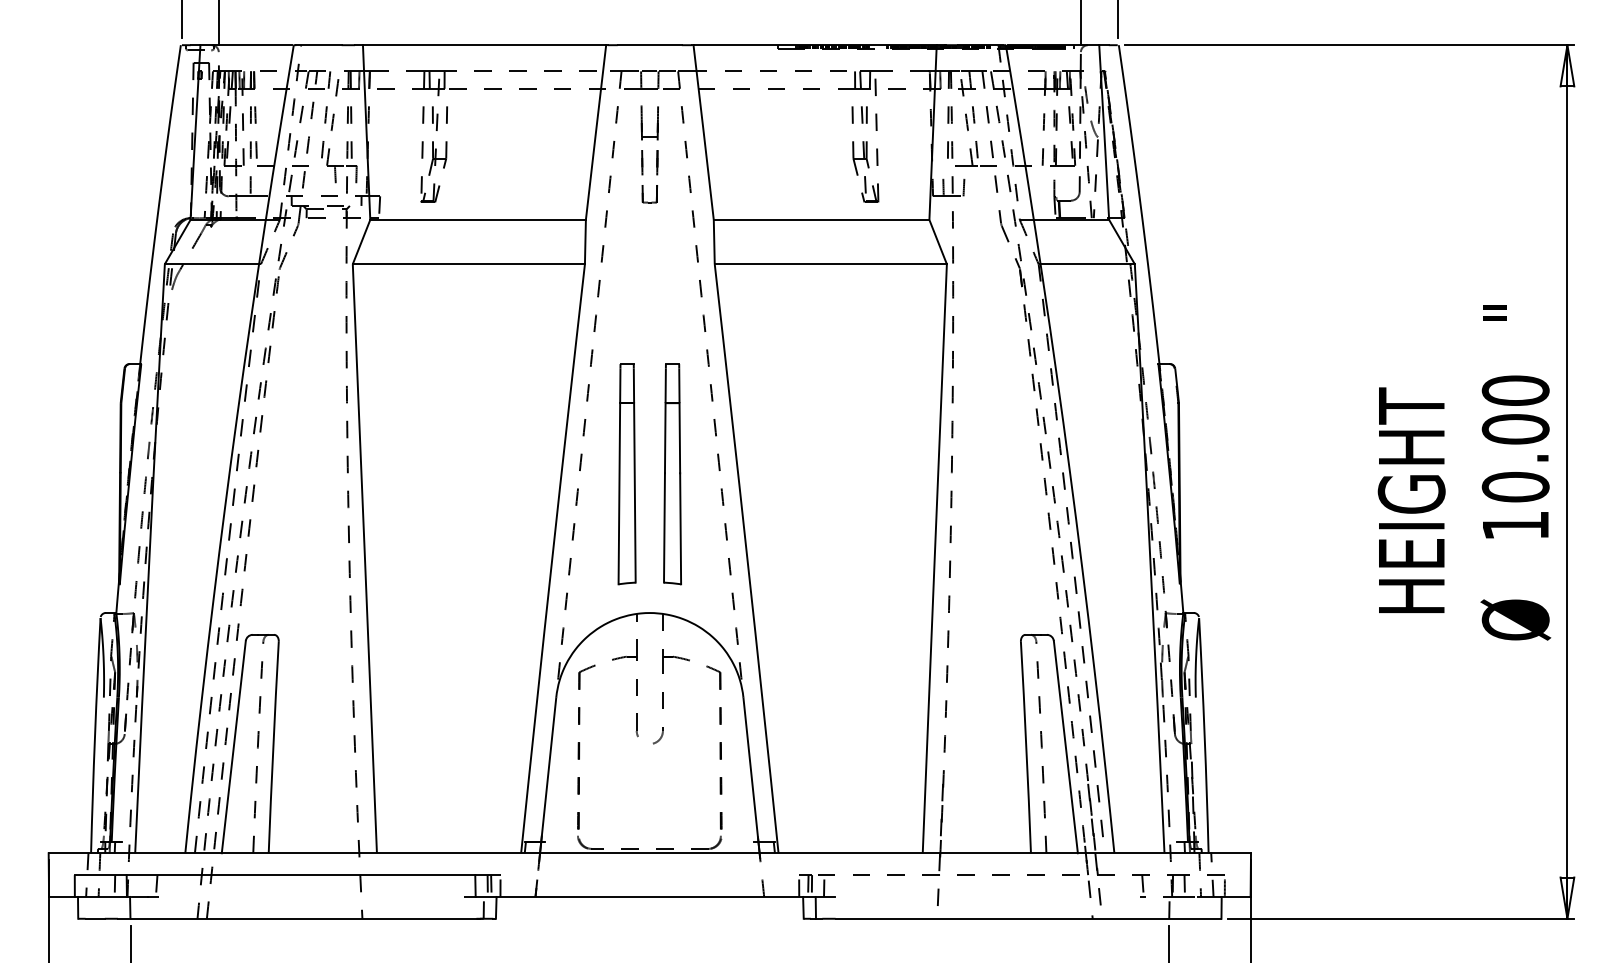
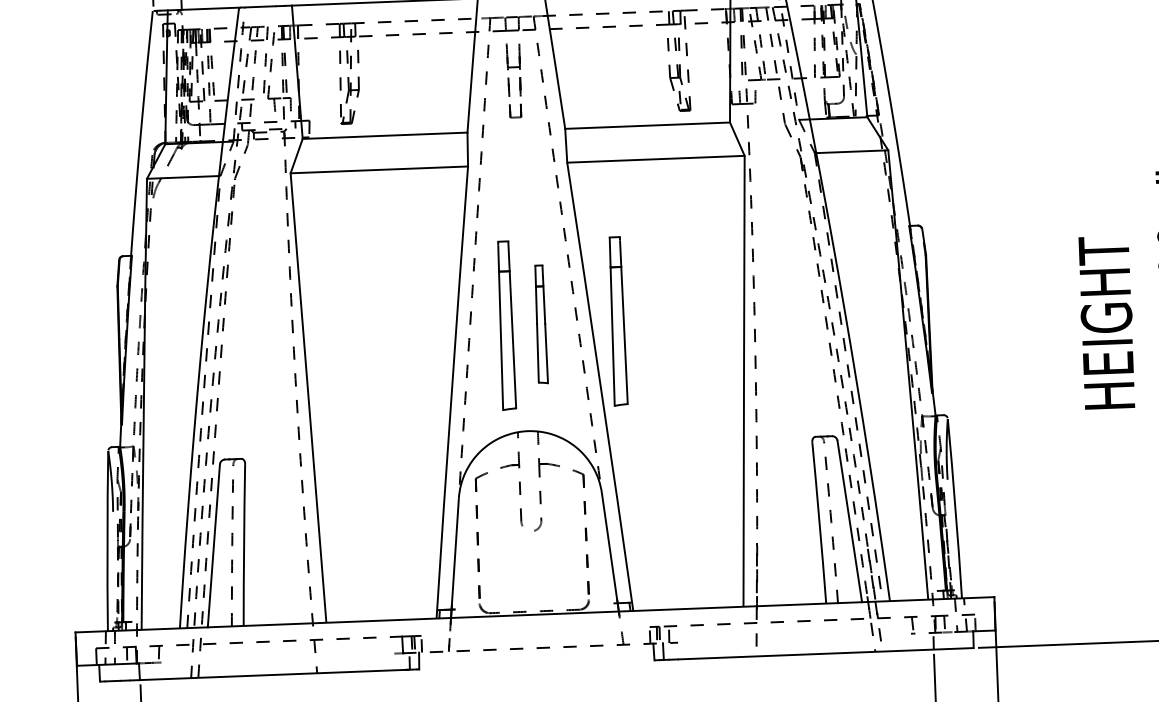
part: (672, 474) -> (541, 324), size x0.7
part: (772, 474) -> (617, 321), added
line: (275, 875) -> (249, 642), solid -> dashed
line: (655, 896) -> (540, 647), solid -> dashed

